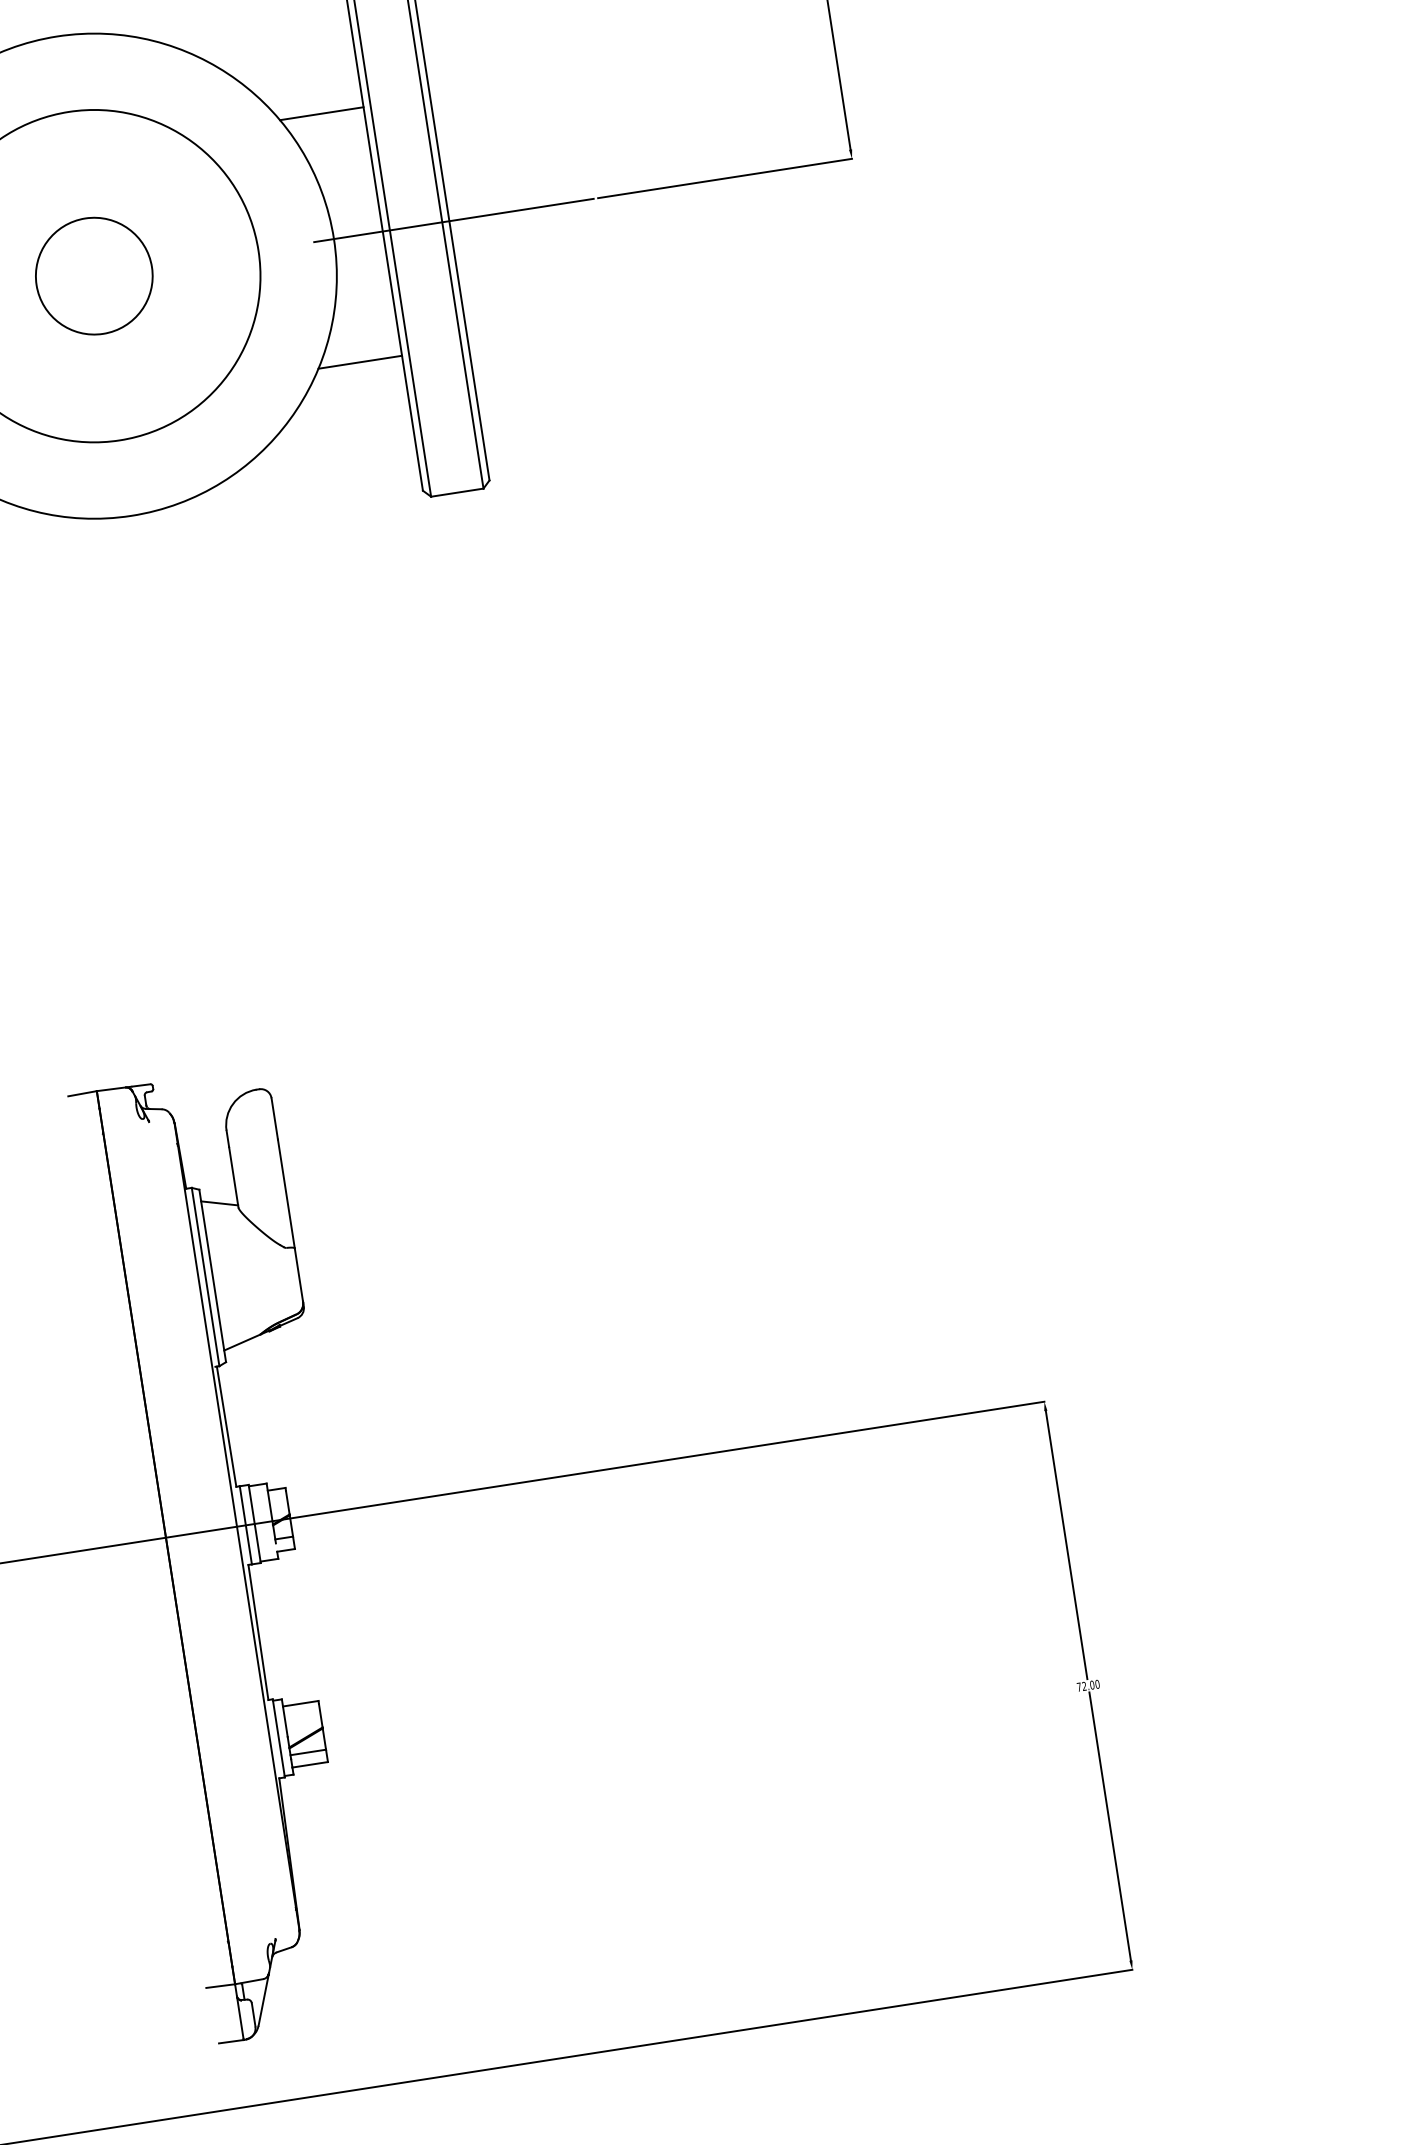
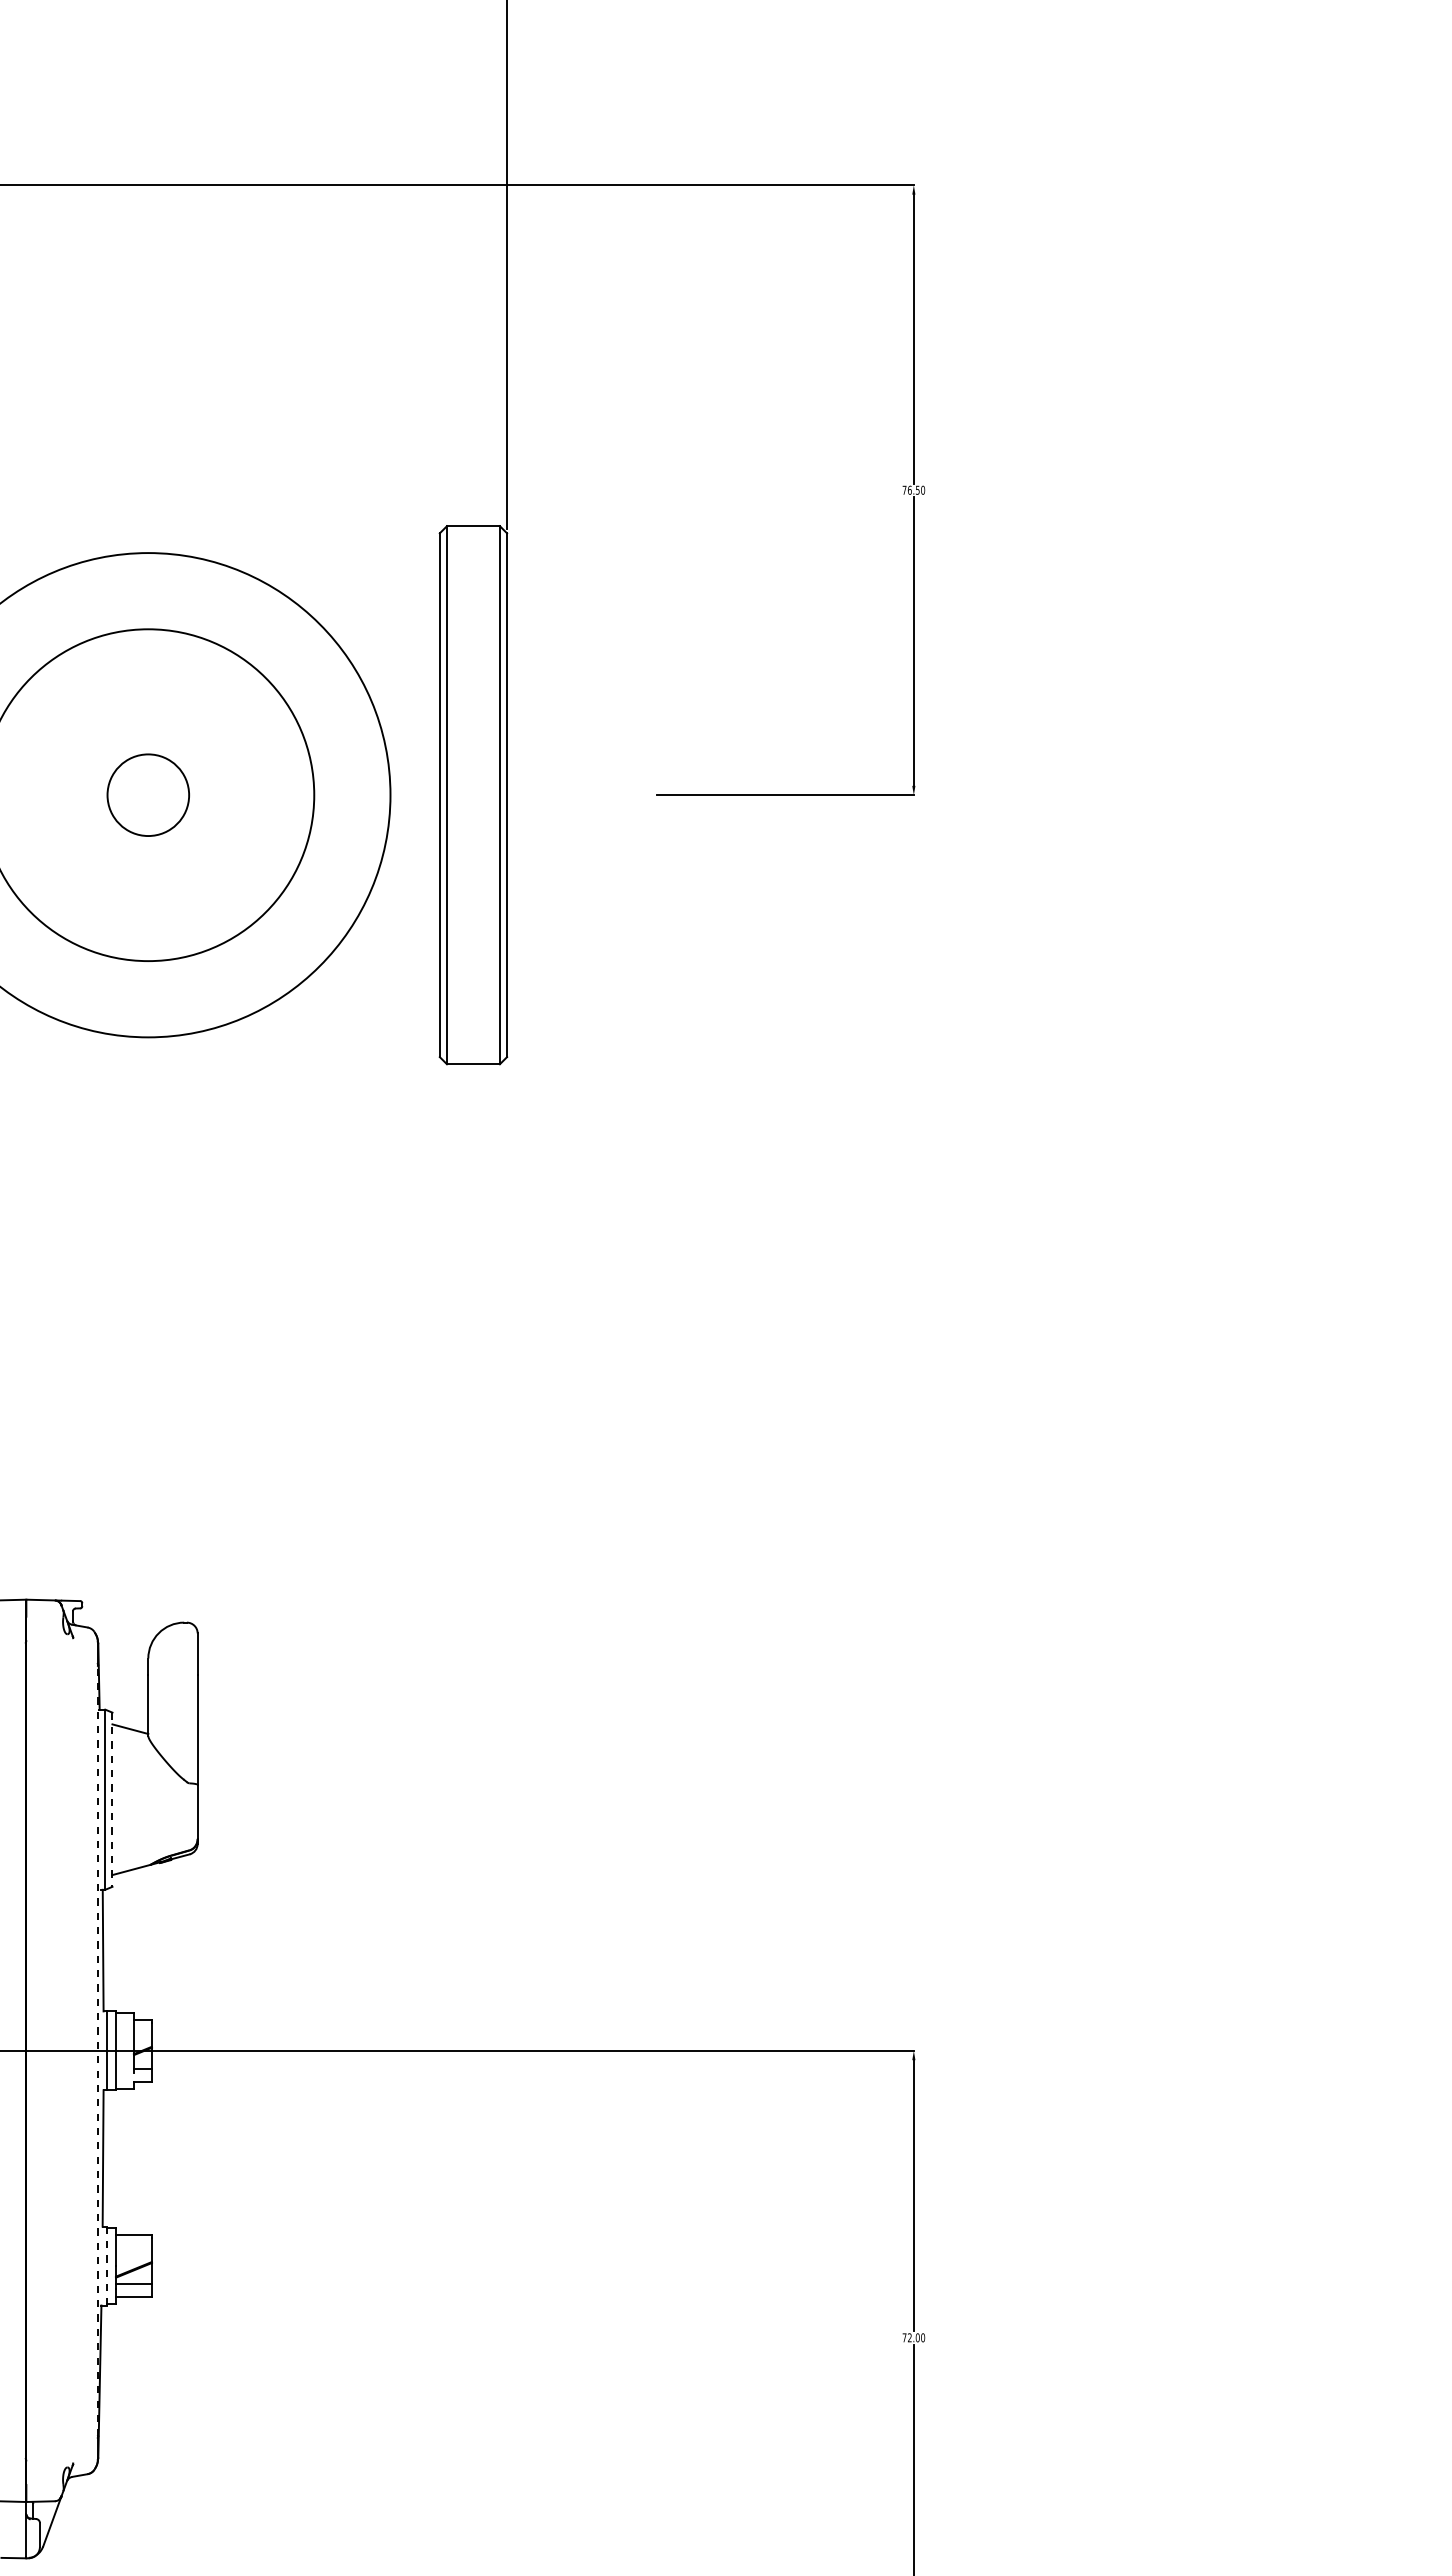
line: (321, 113) -> (397, 669), removed
line: (453, 220) -> (511, 795), removed
circle: (94, 275) -> (148, 794), size x0.7
line: (360, 362) -> (397, 920), removed
line: (212, 1276) -> (112, 1800), solid -> dashed
line: (237, 1526) -> (98, 2050), solid -> dashed
line: (279, 1737) -> (107, 2265), solid -> dashed

